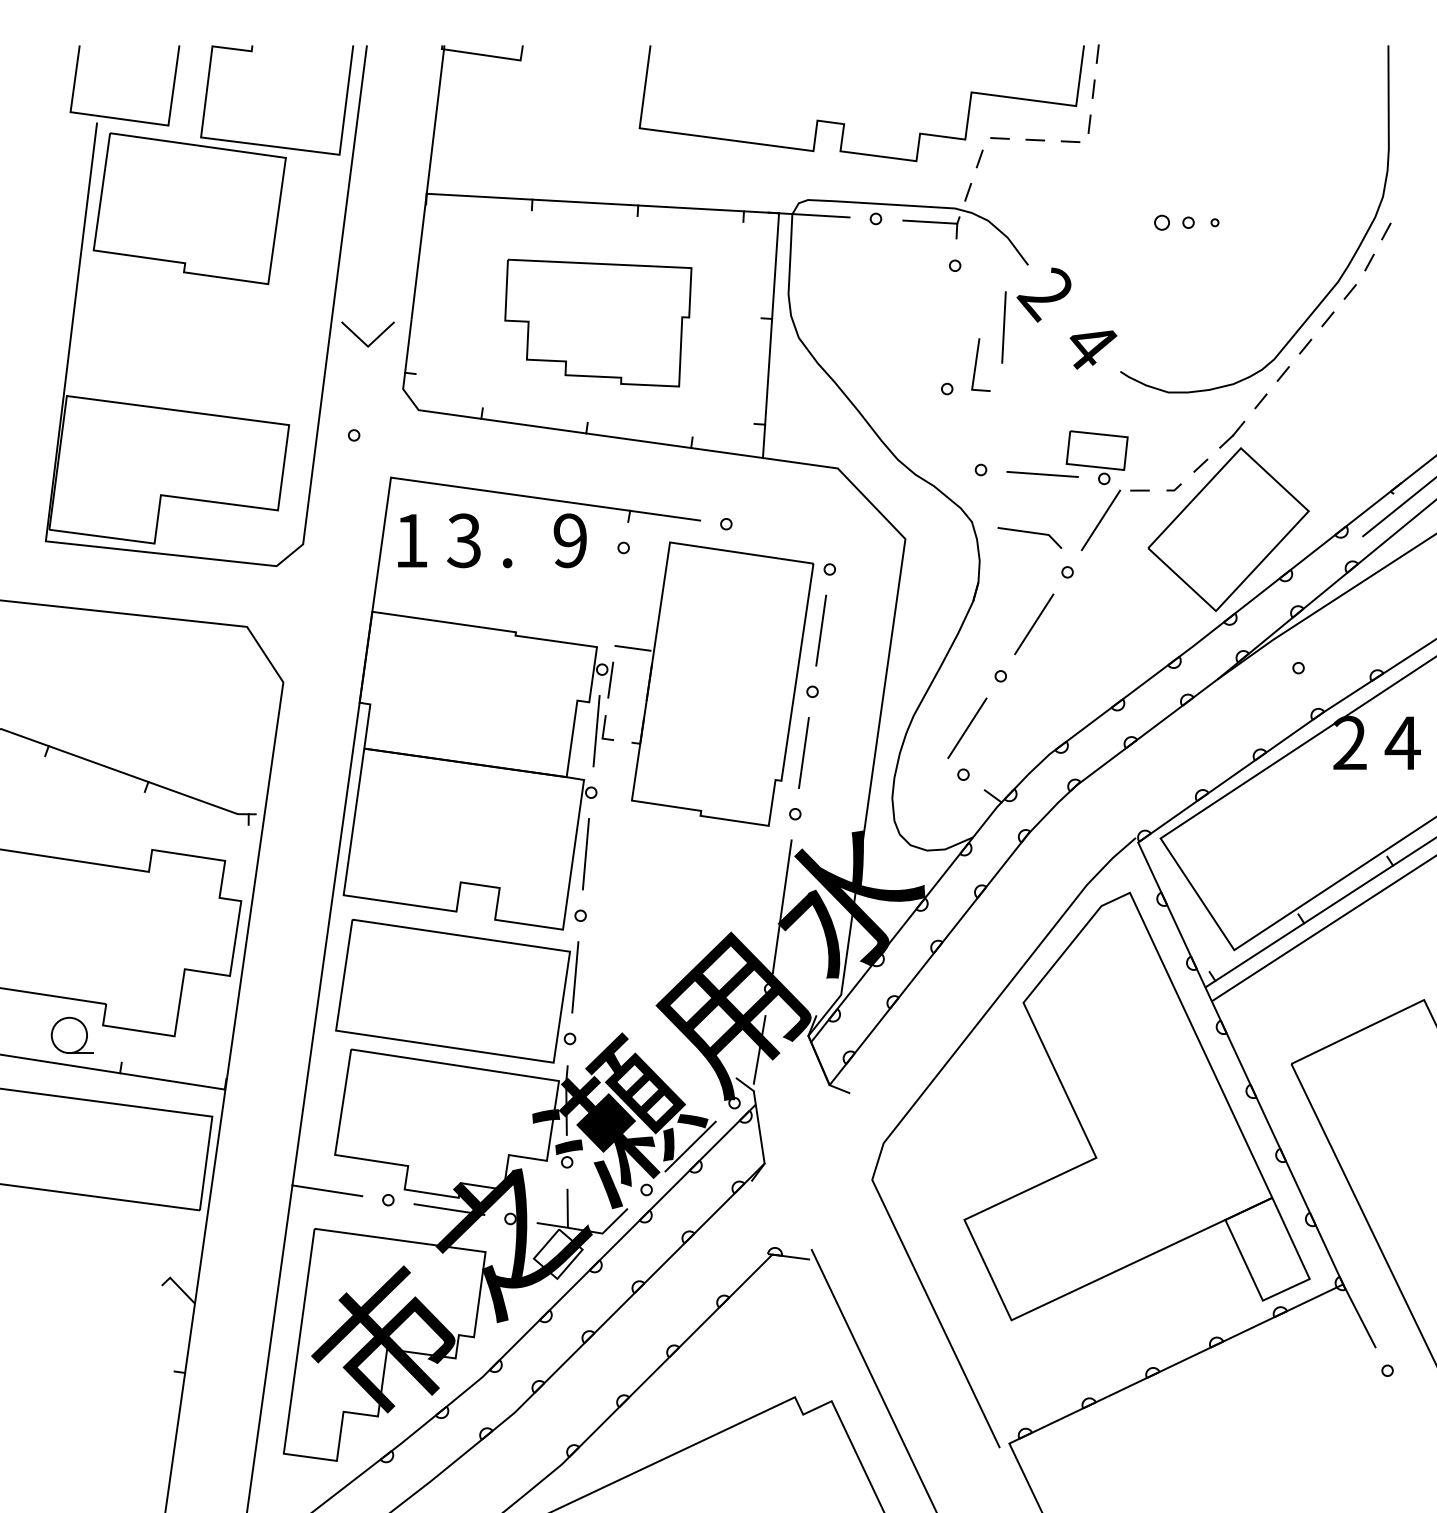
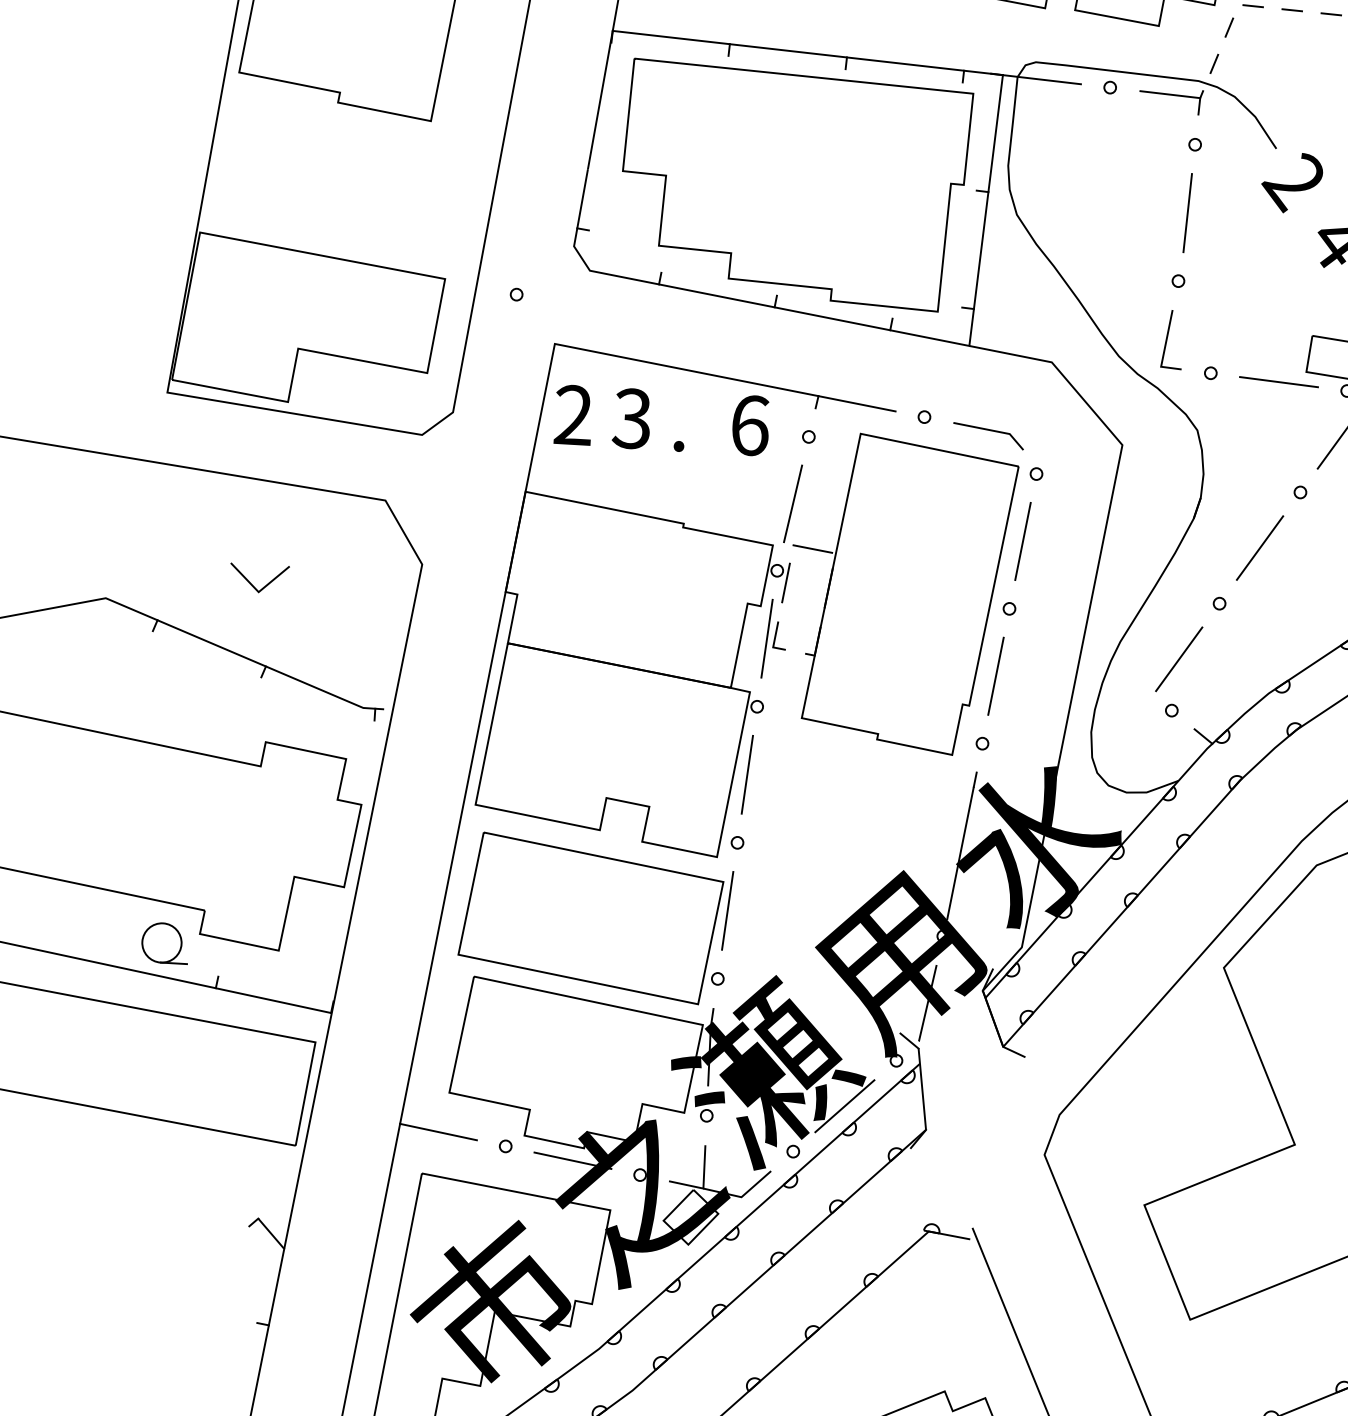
part: (598, 322) -> (795, 184), size x1.67
line: (1003, 327) -> (1187, 213), moved
line: (361, 339) -> (251, 583), moved
line: (976, 364) -> (1167, 338), moved
line: (1029, 533) -> (988, 431), moved
text: (411, 540) -> (573, 415), 1 -> 2
text: (570, 540) -> (750, 425), 9 -> 6
line: (612, 608) -> (792, 503), added

